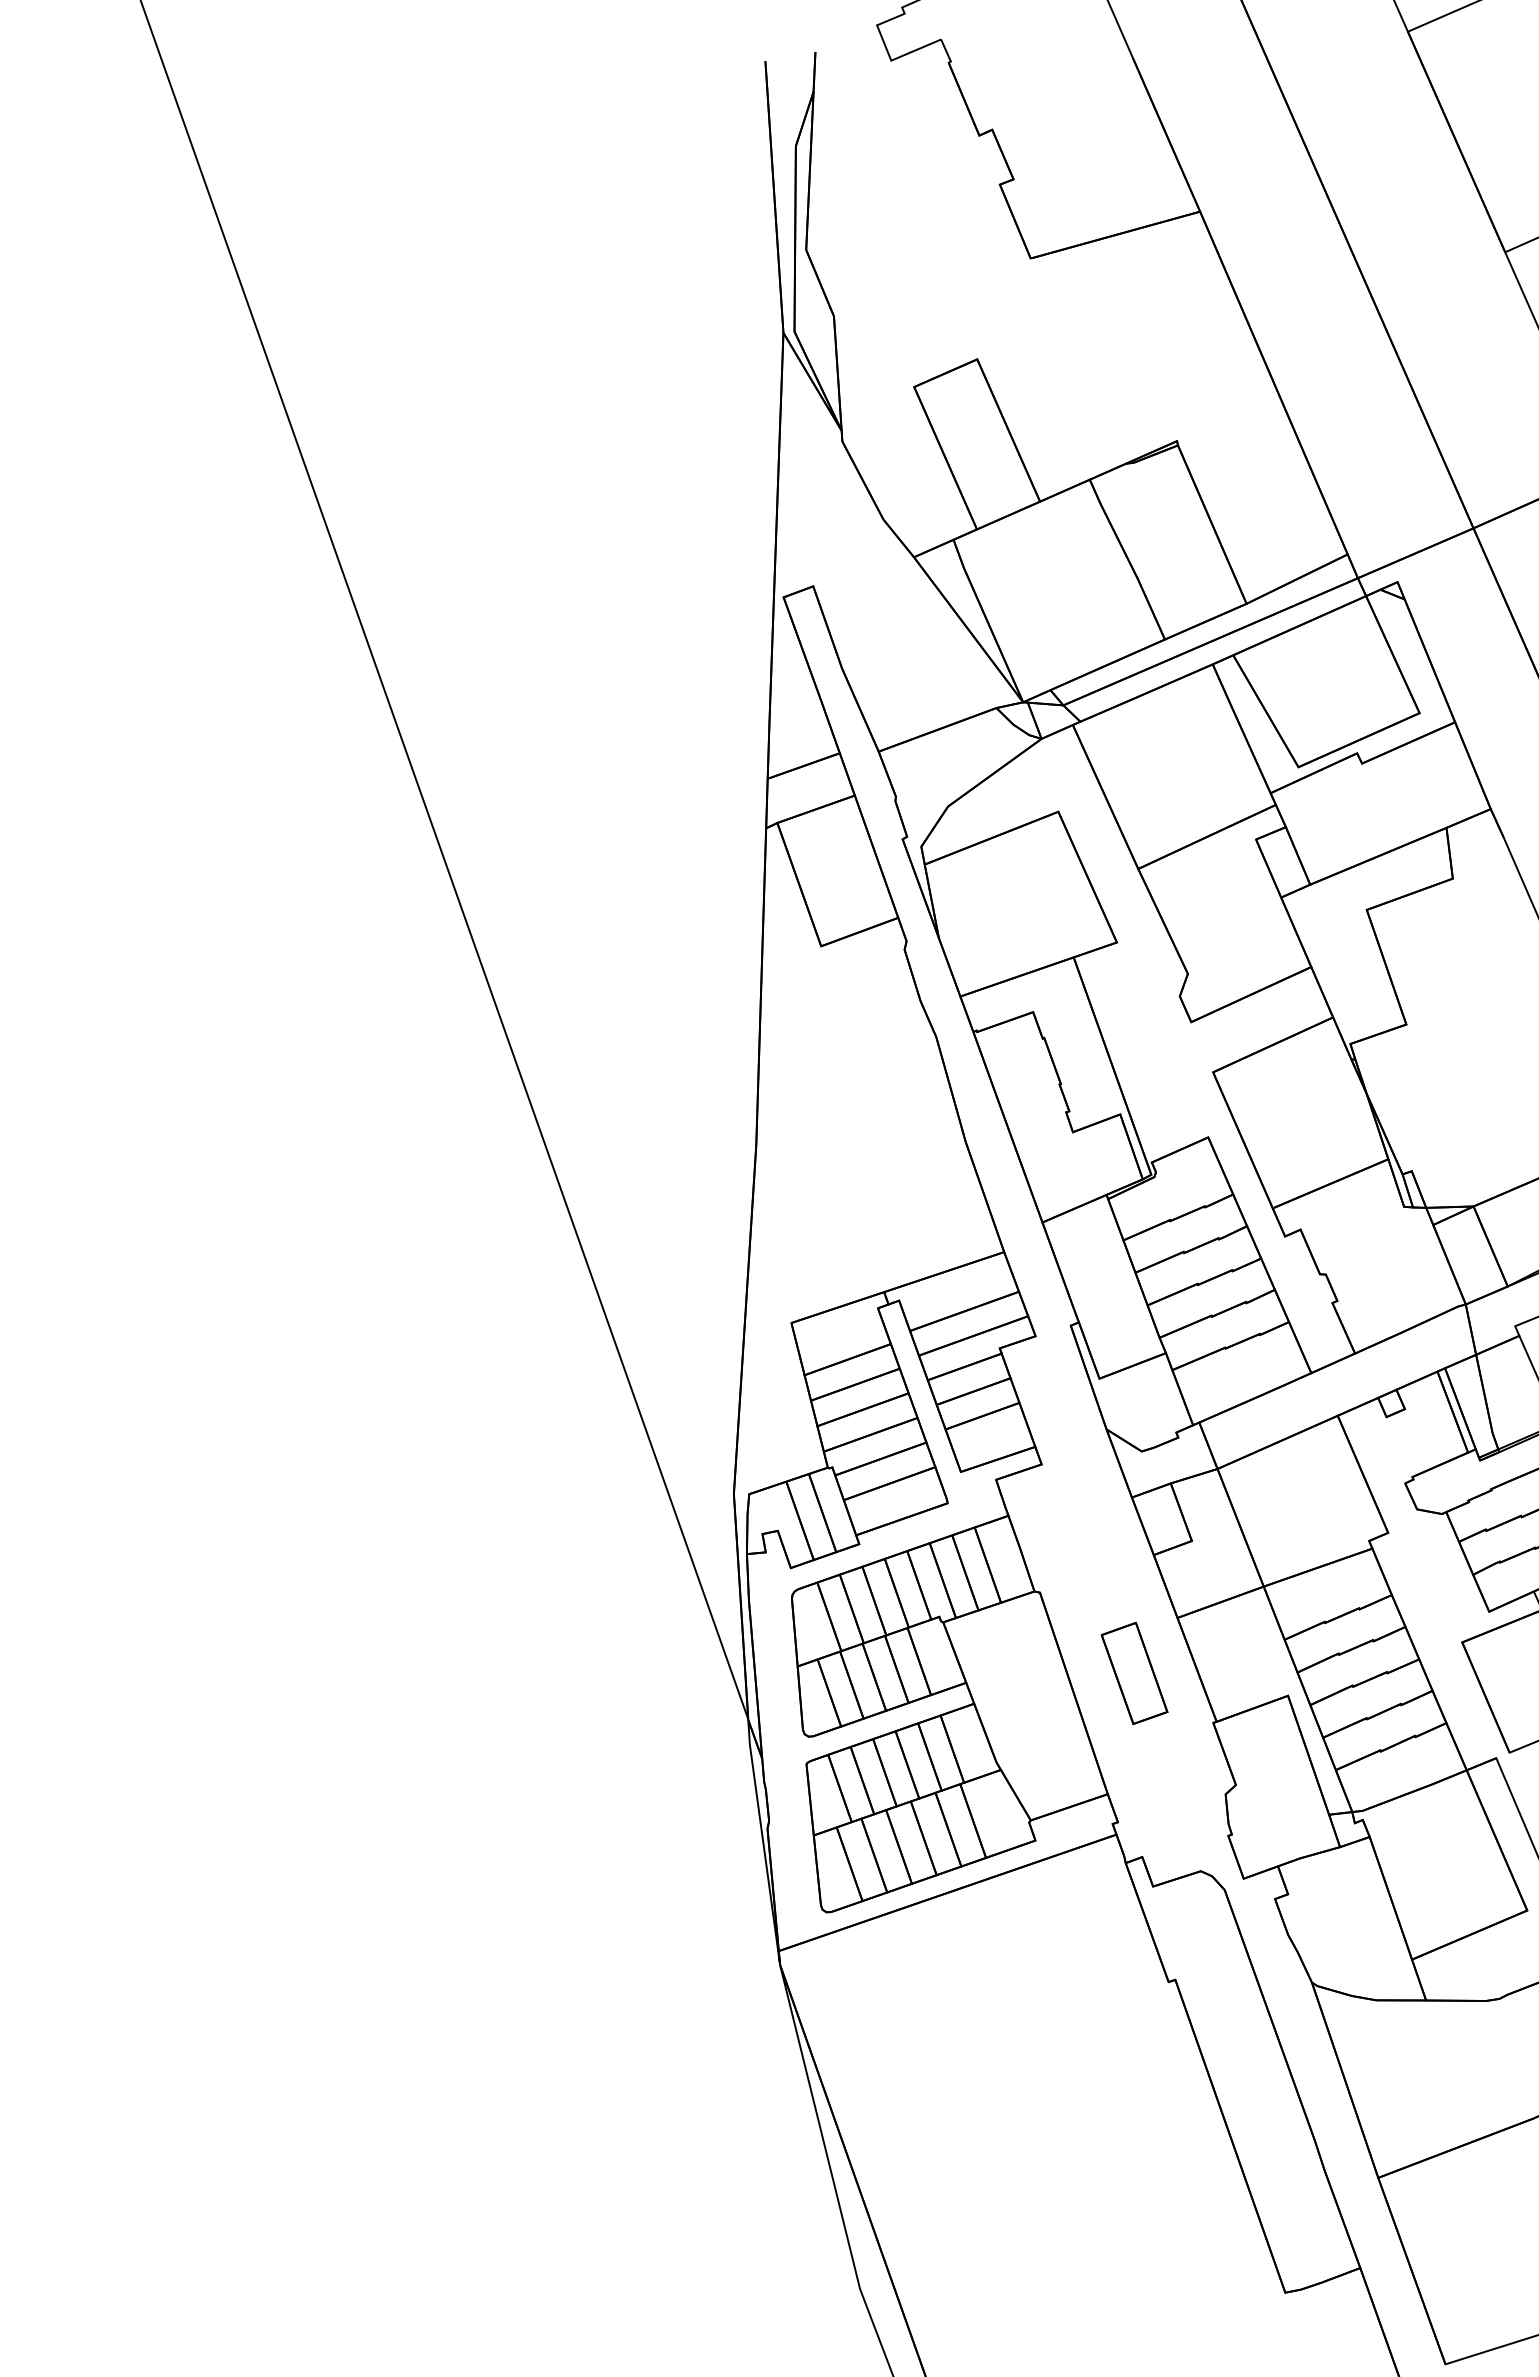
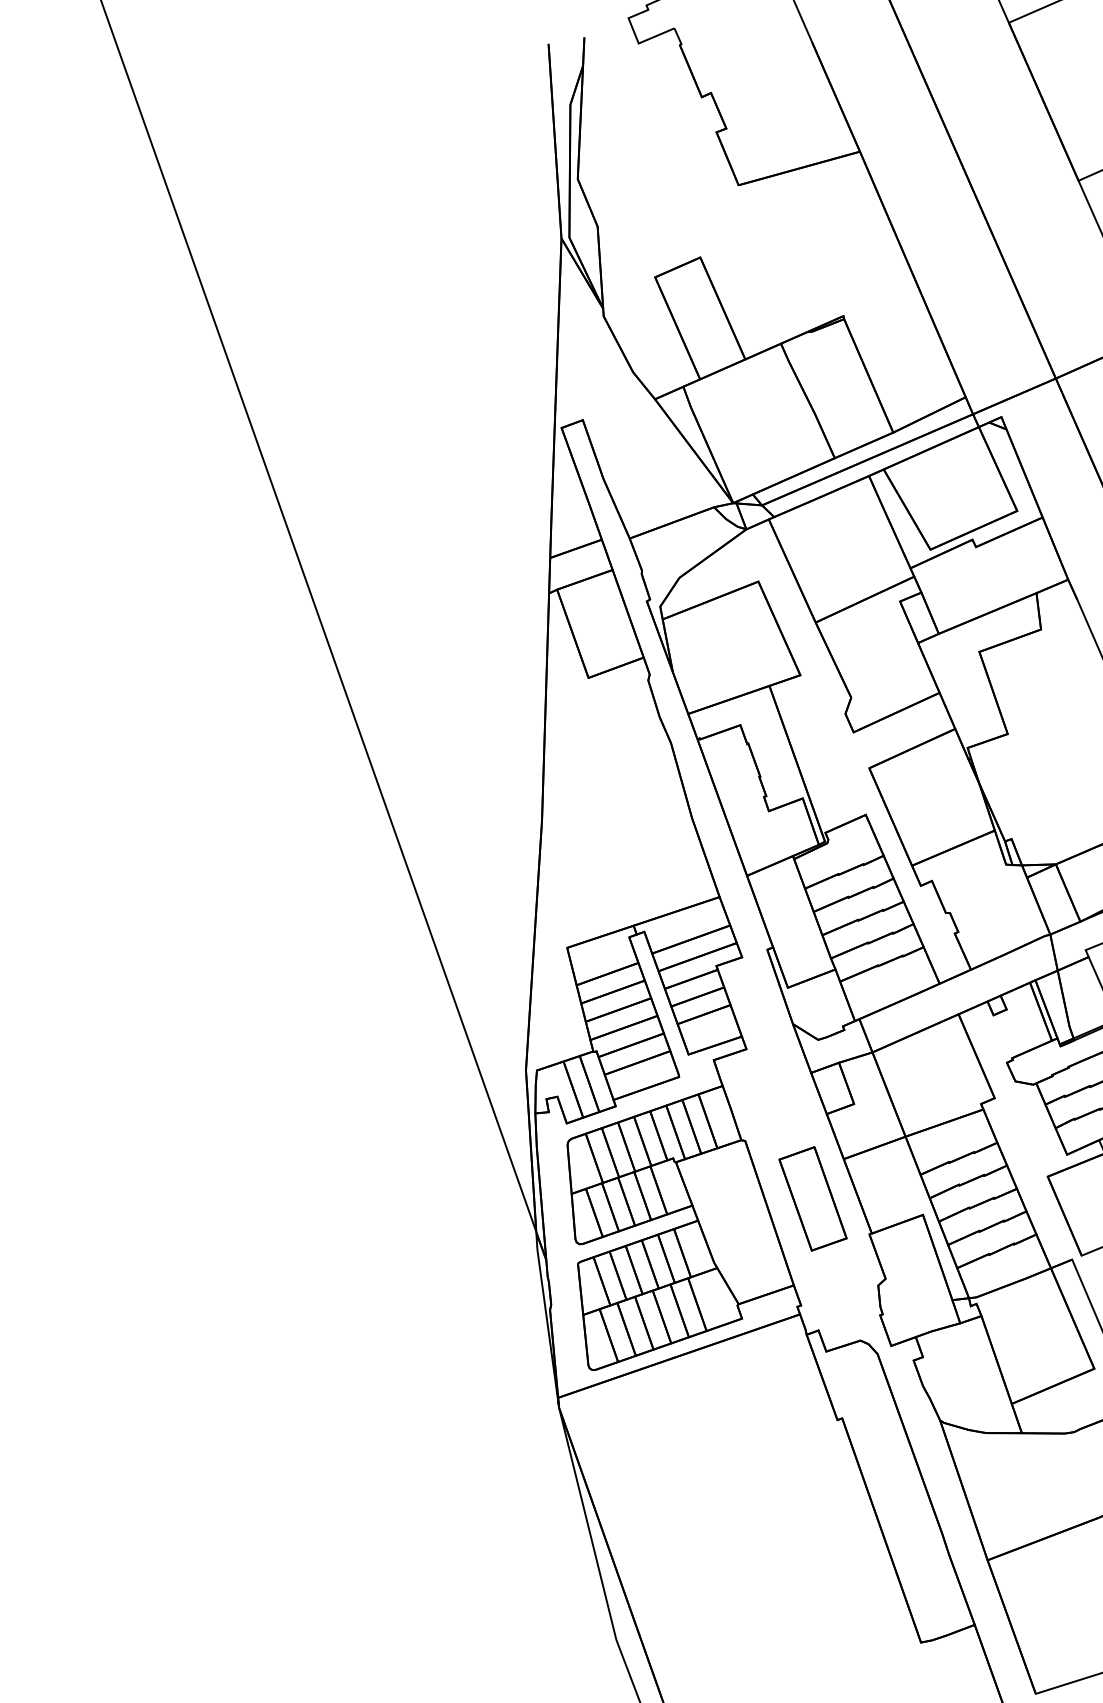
part: (1134, 1673) -> (812, 1198), size x1.43

